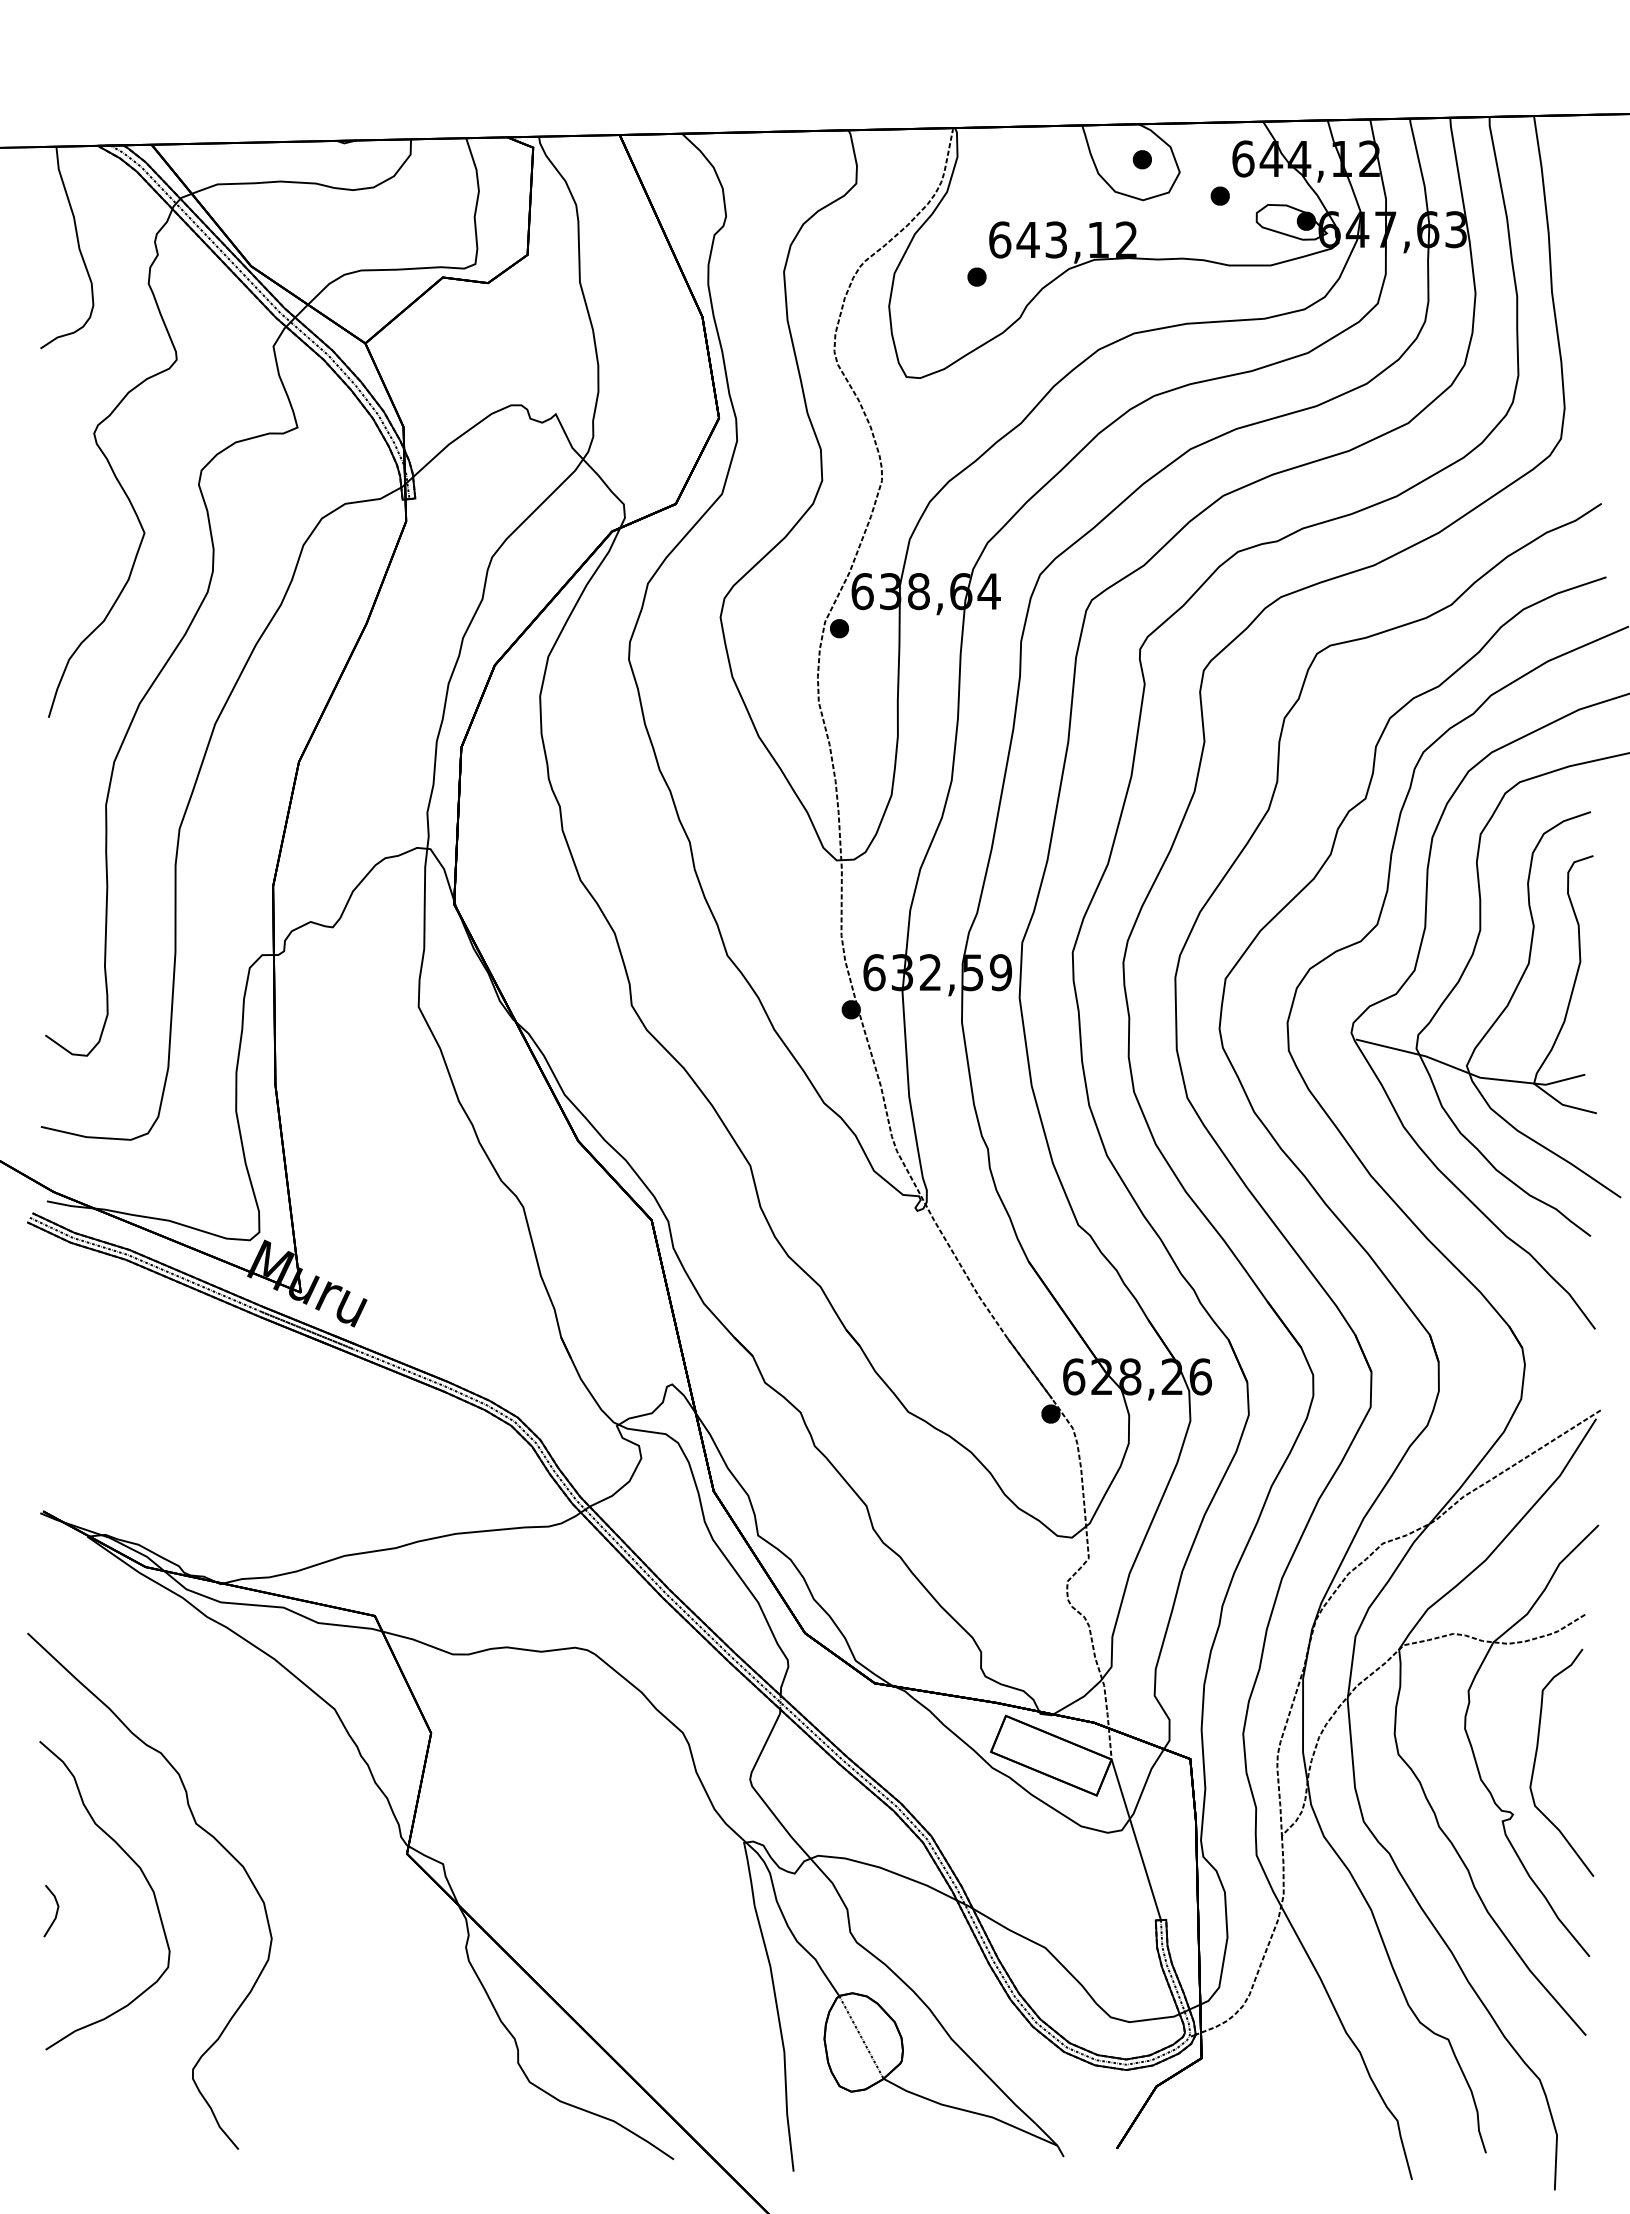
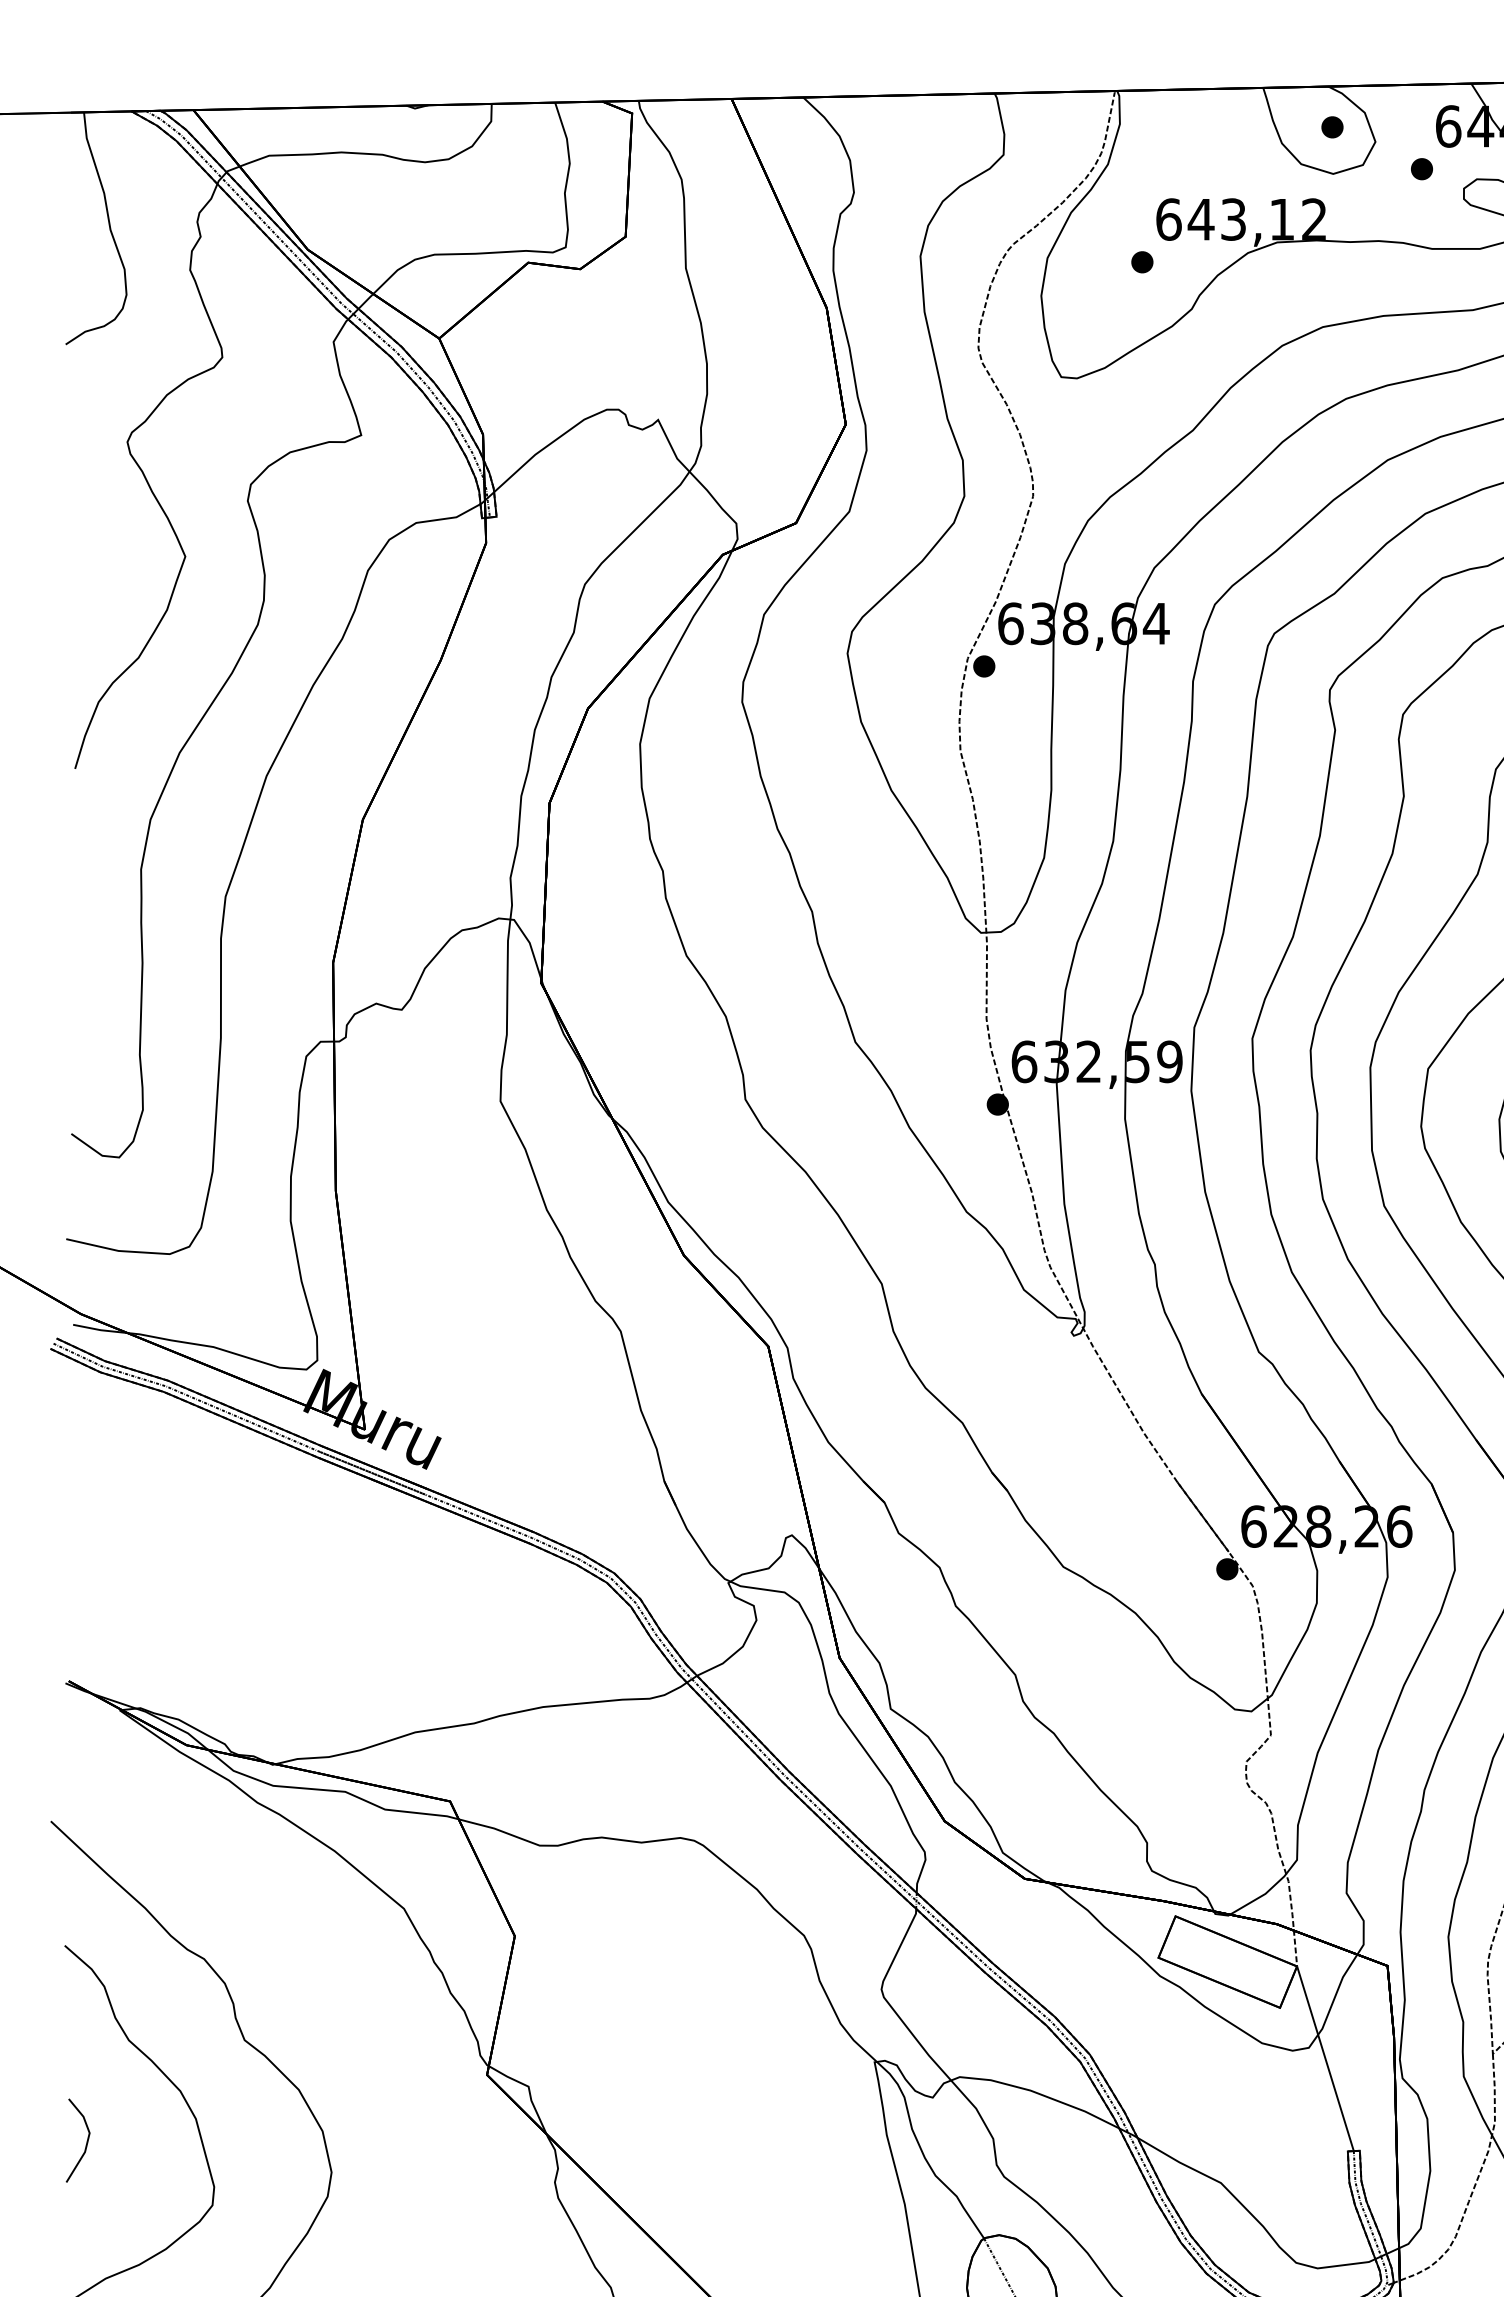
part: (51, 1911) -> (78, 2141), size x1.4

